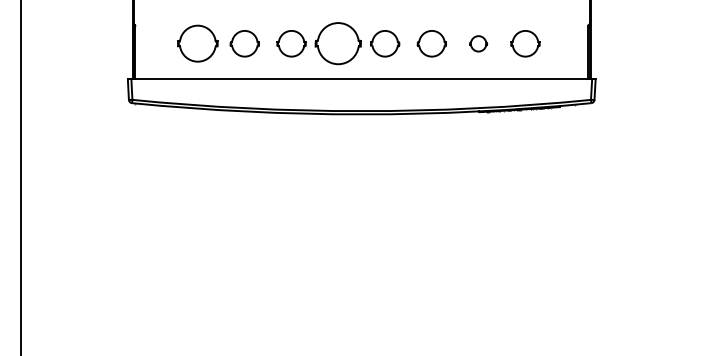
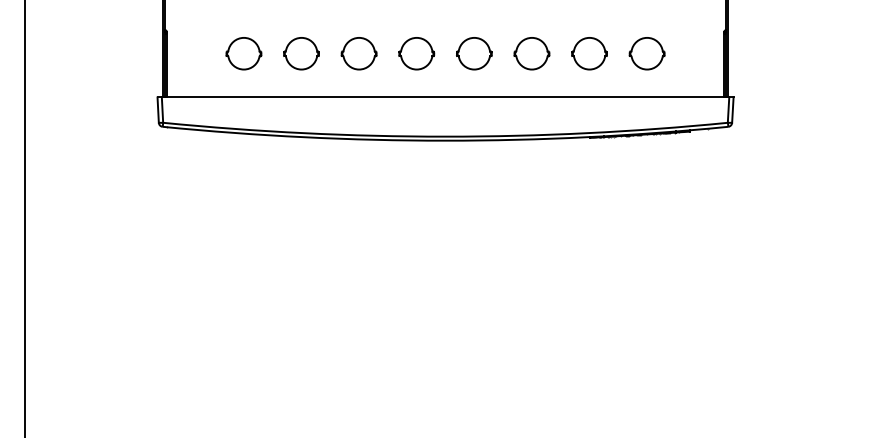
part: (198, 43) -> (244, 53), size x0.71
part: (338, 43) -> (416, 53), size x0.62
part: (478, 43) -> (589, 53), size x1.67

